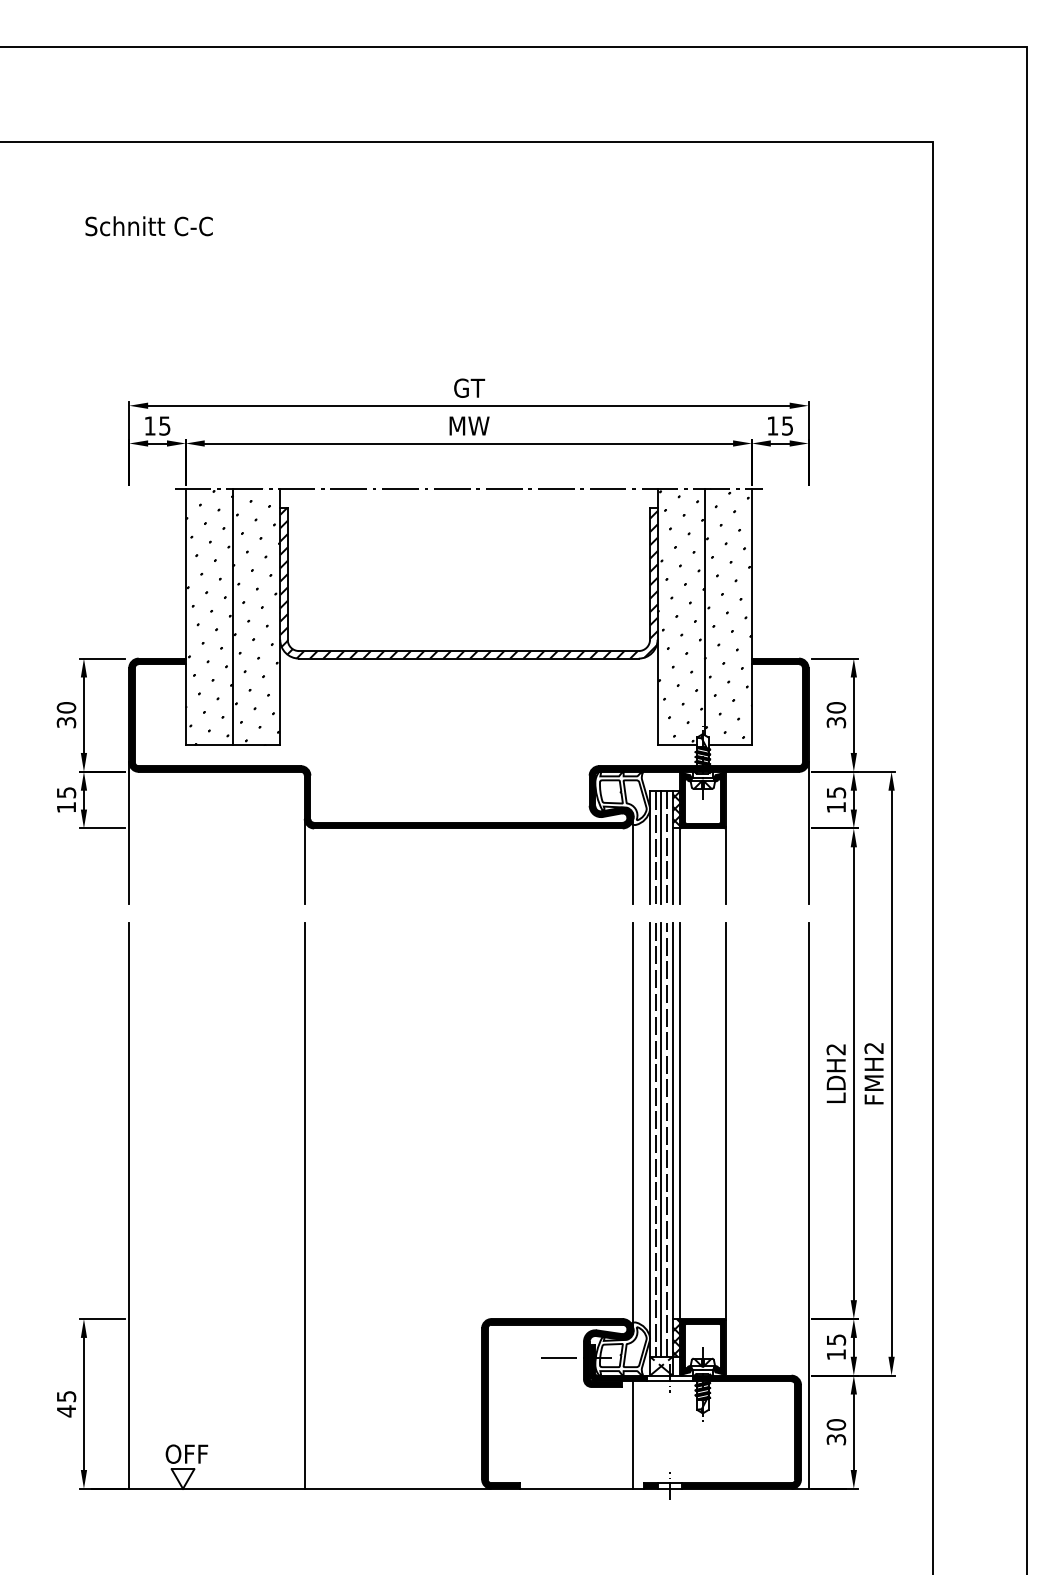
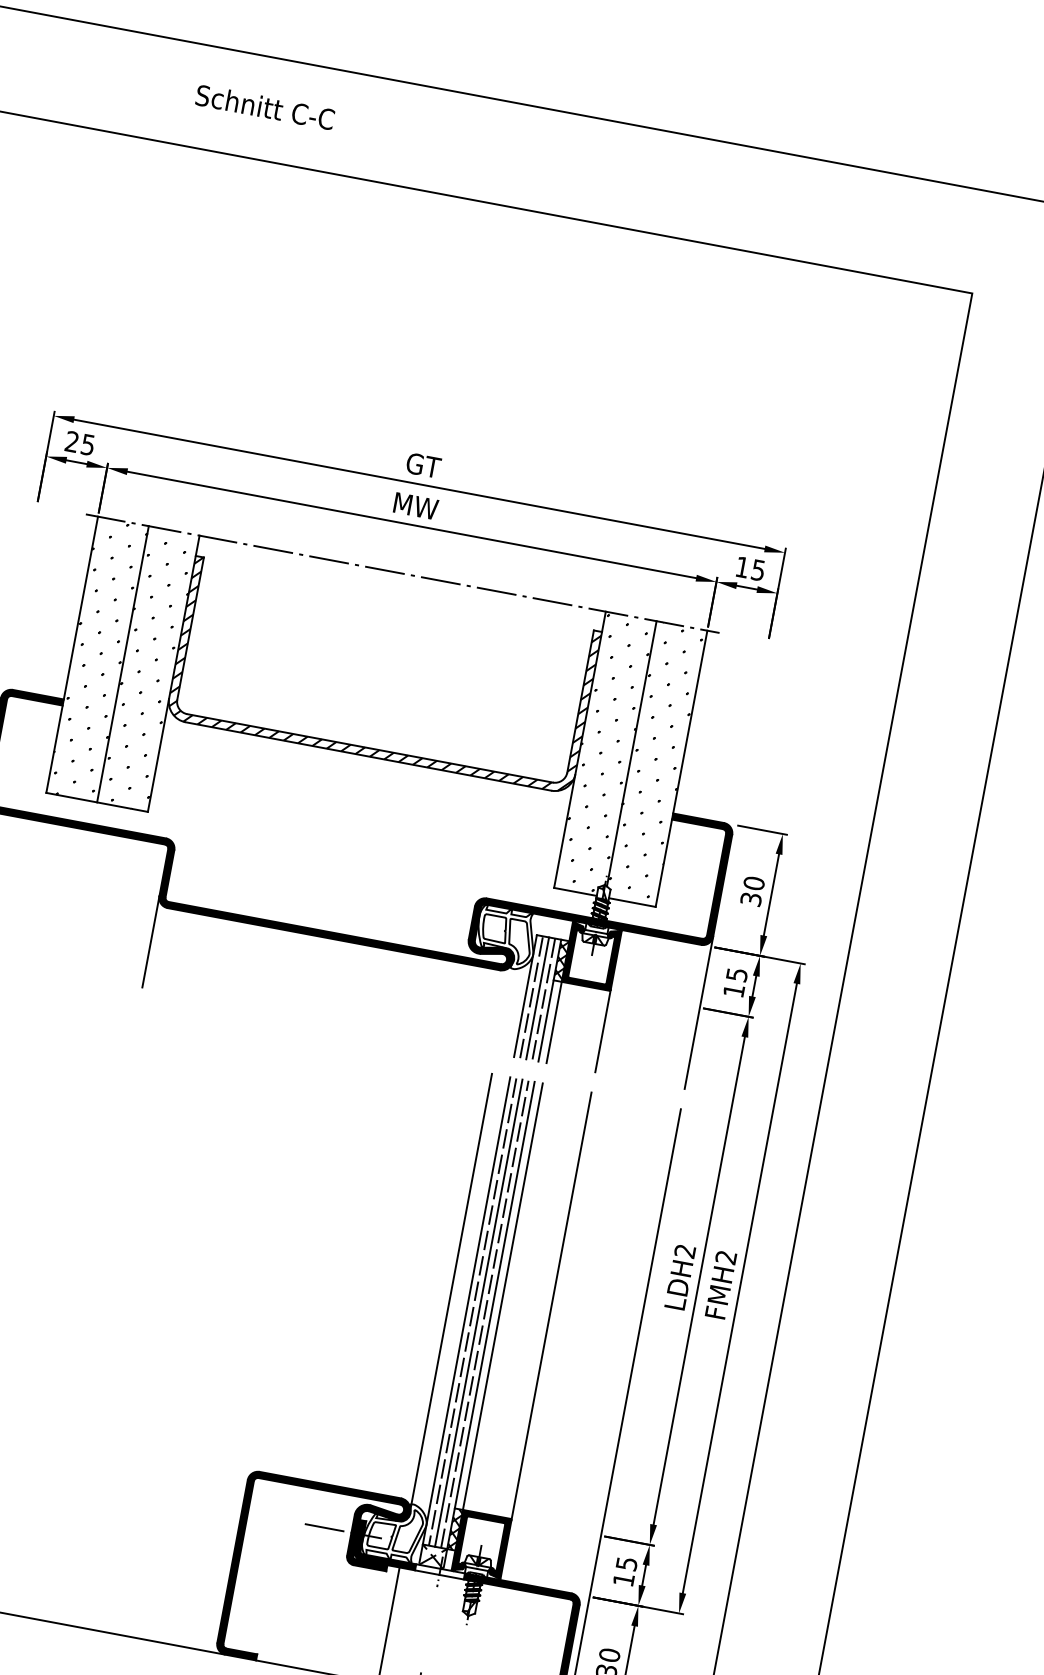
text: (148, 226) -> (264, 107), moved
text: (149, 425) -> (71, 441), 15 -> 25
line: (633, 861) -> (504, 1008), removed
line: (304, 1205) -> (81, 1312), removed

